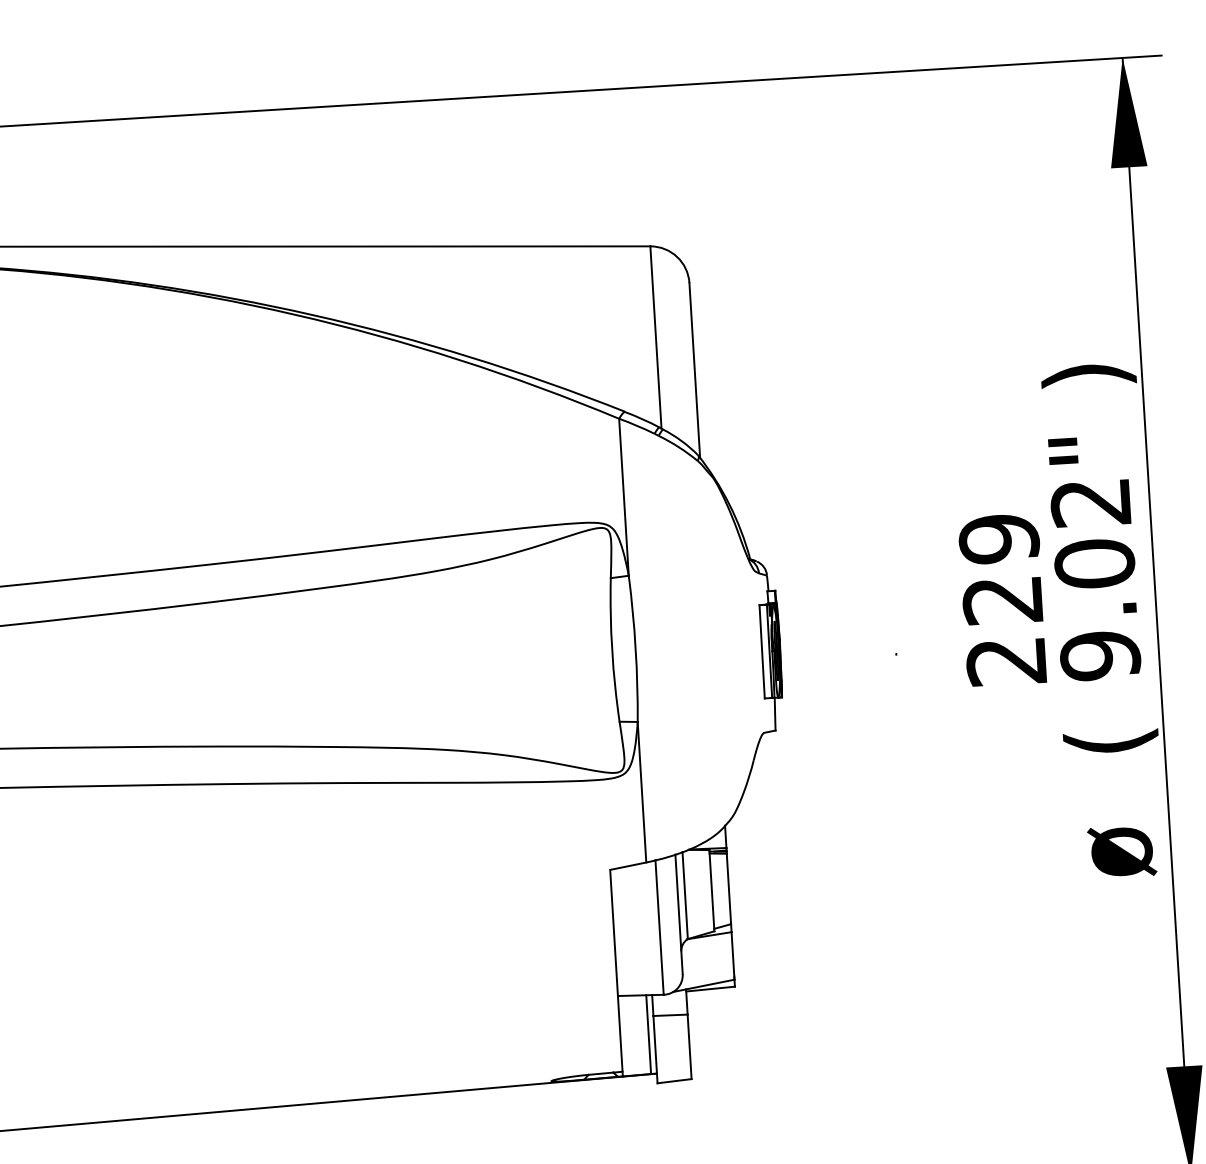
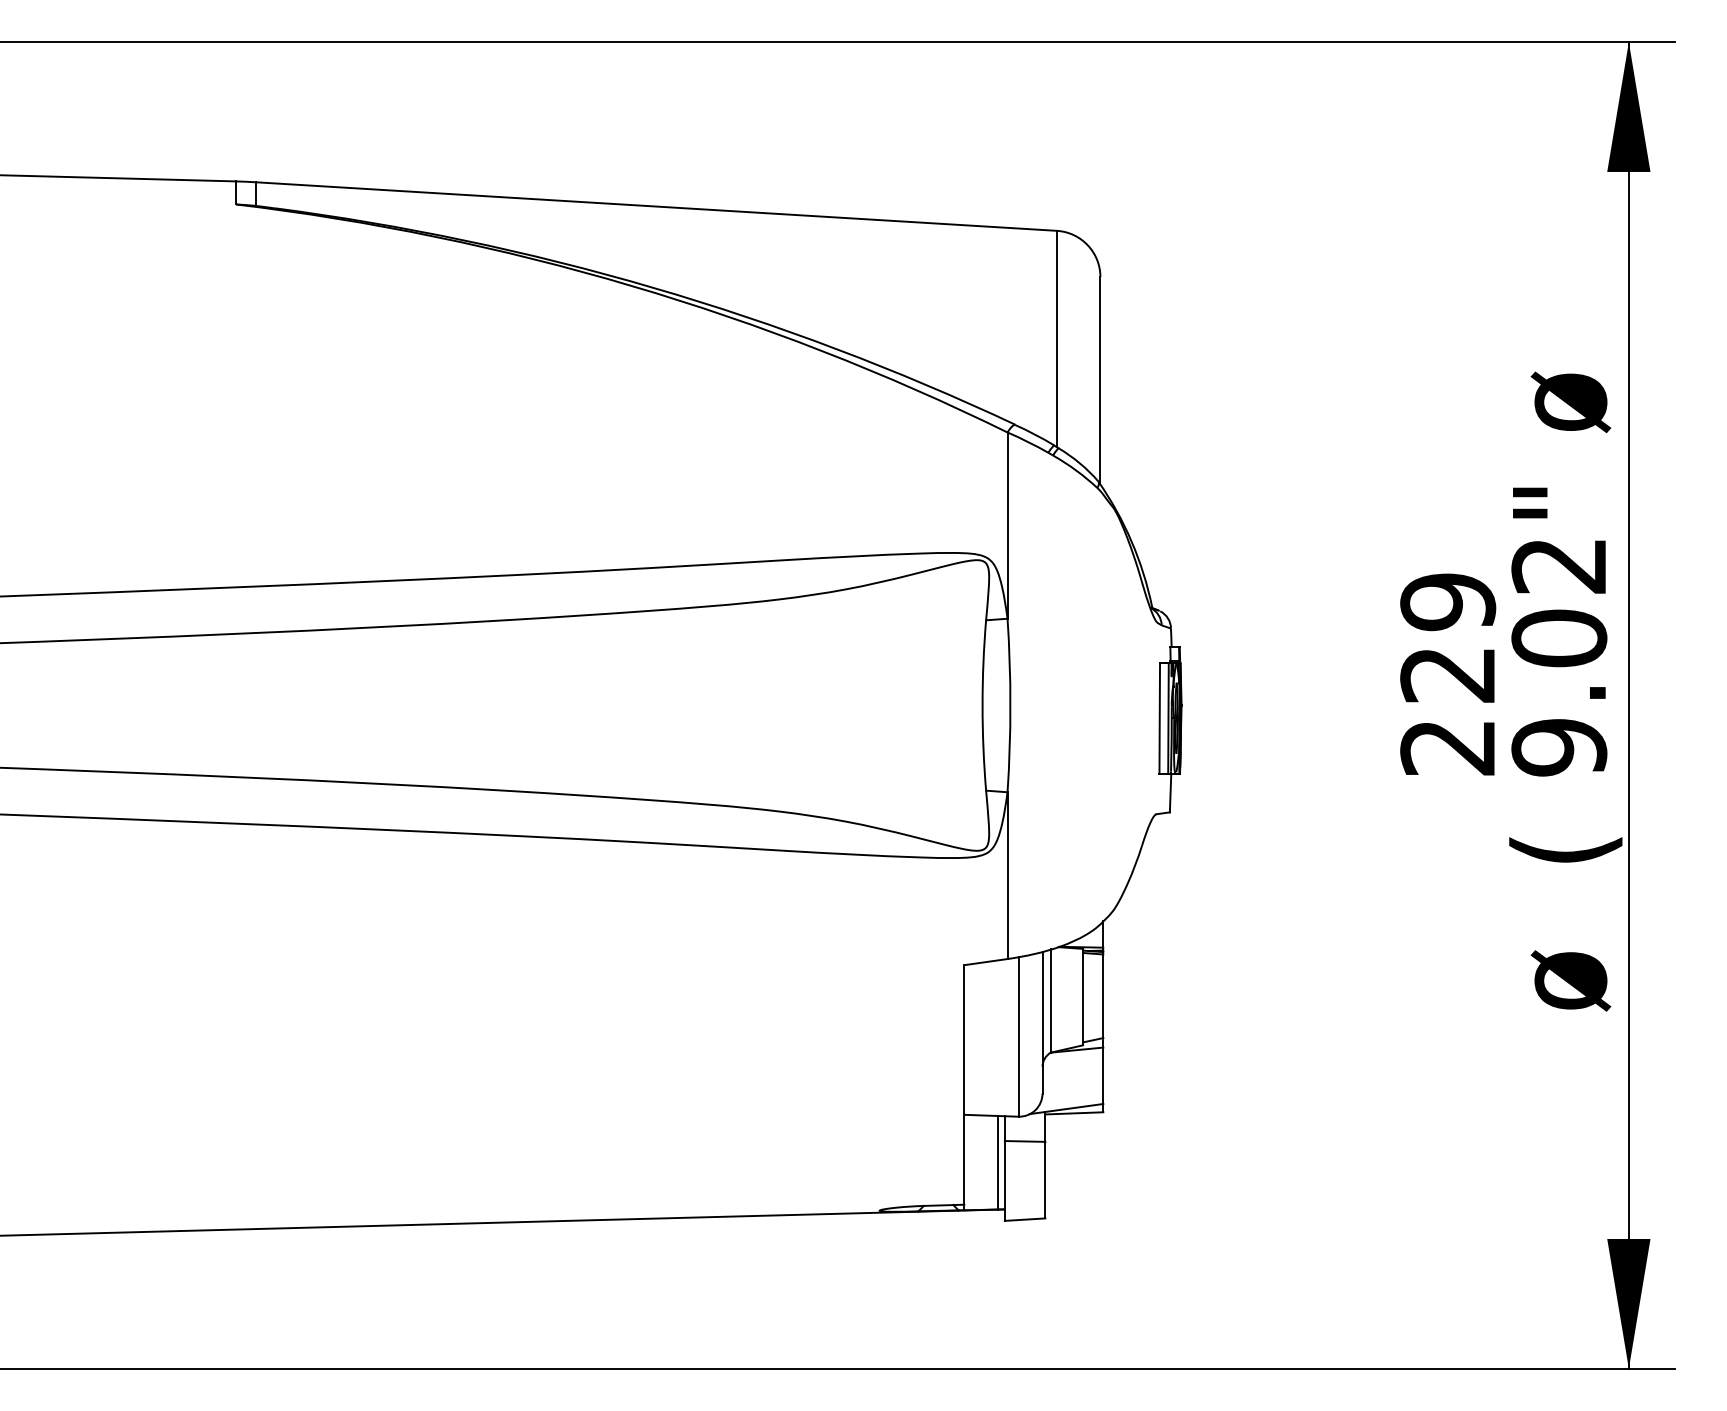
text: (1087, 364) -> (1565, 402), ) -> ø

